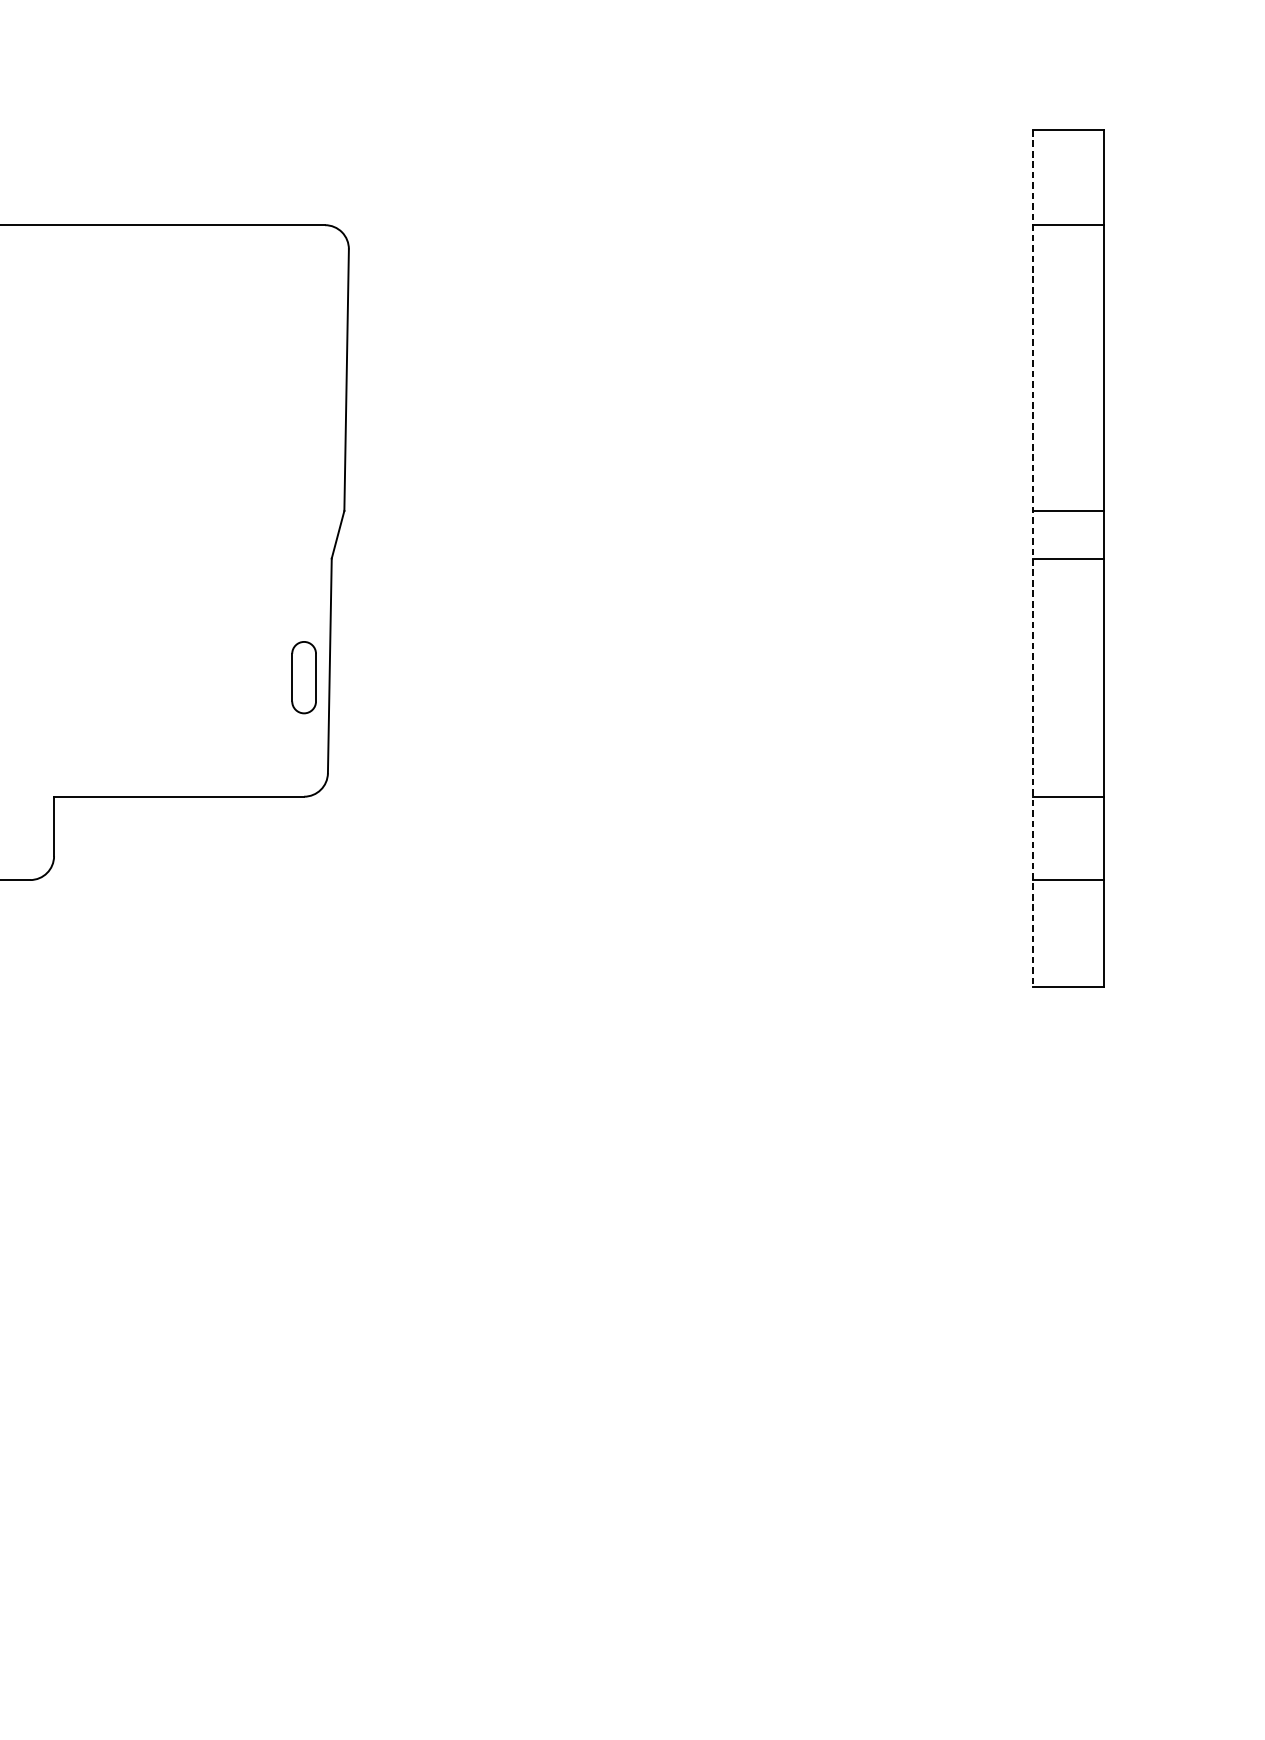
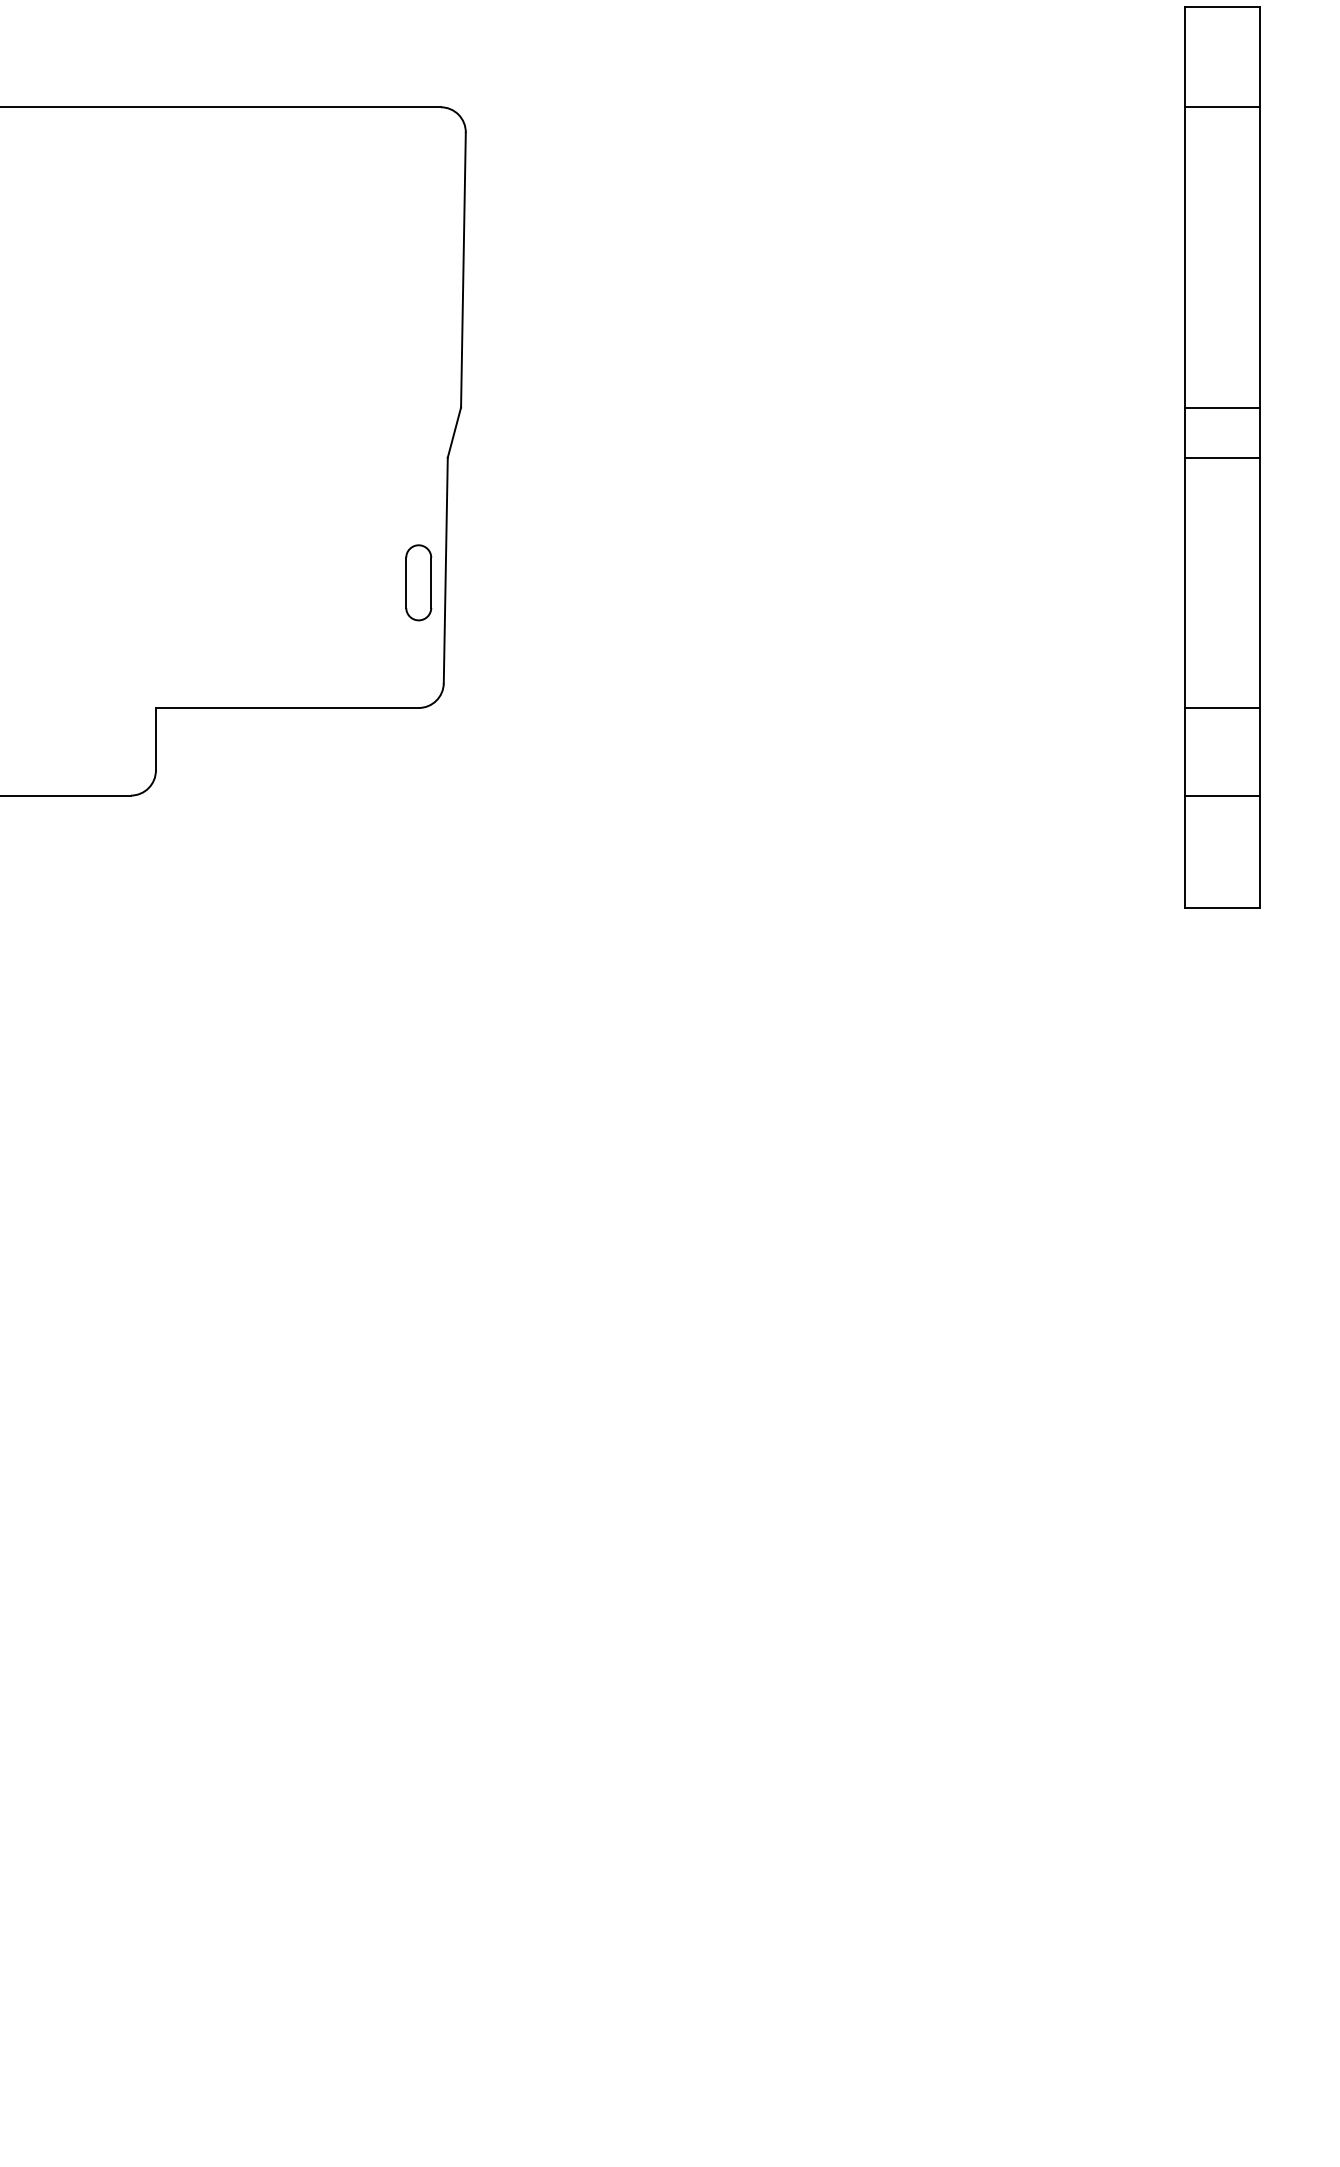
line: (1032, 558) -> (1184, 457), dashed -> solid

